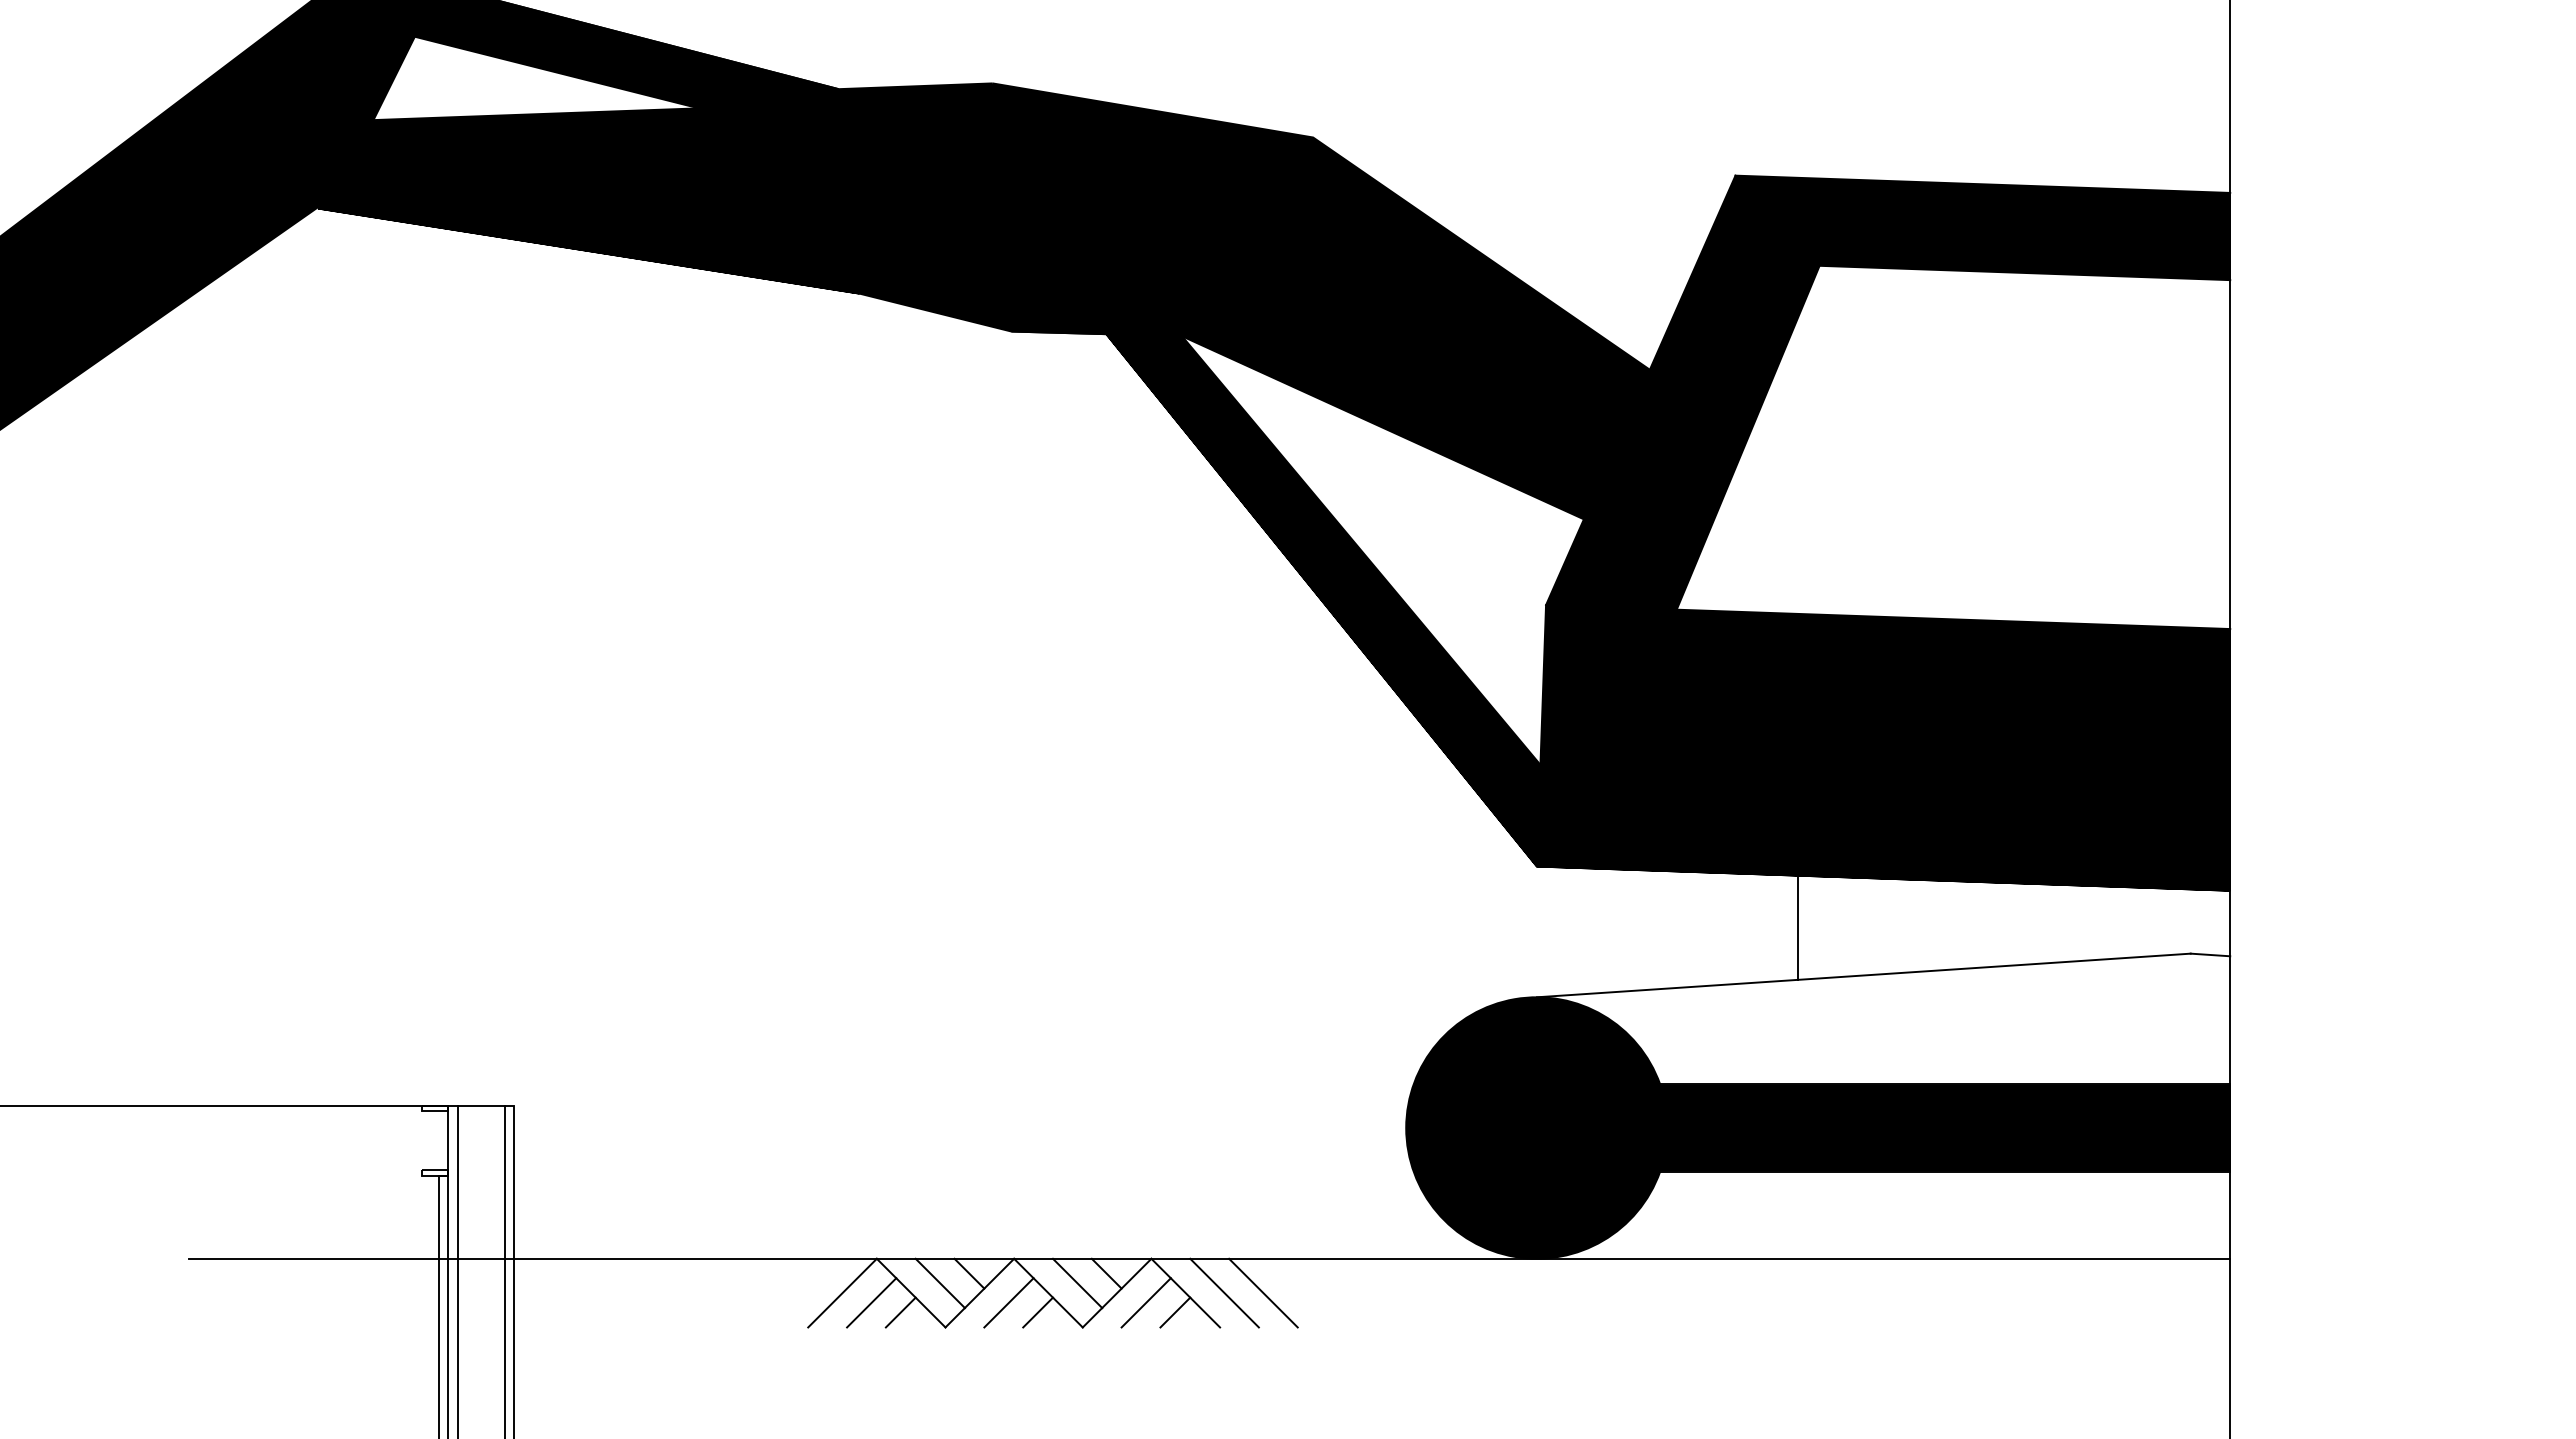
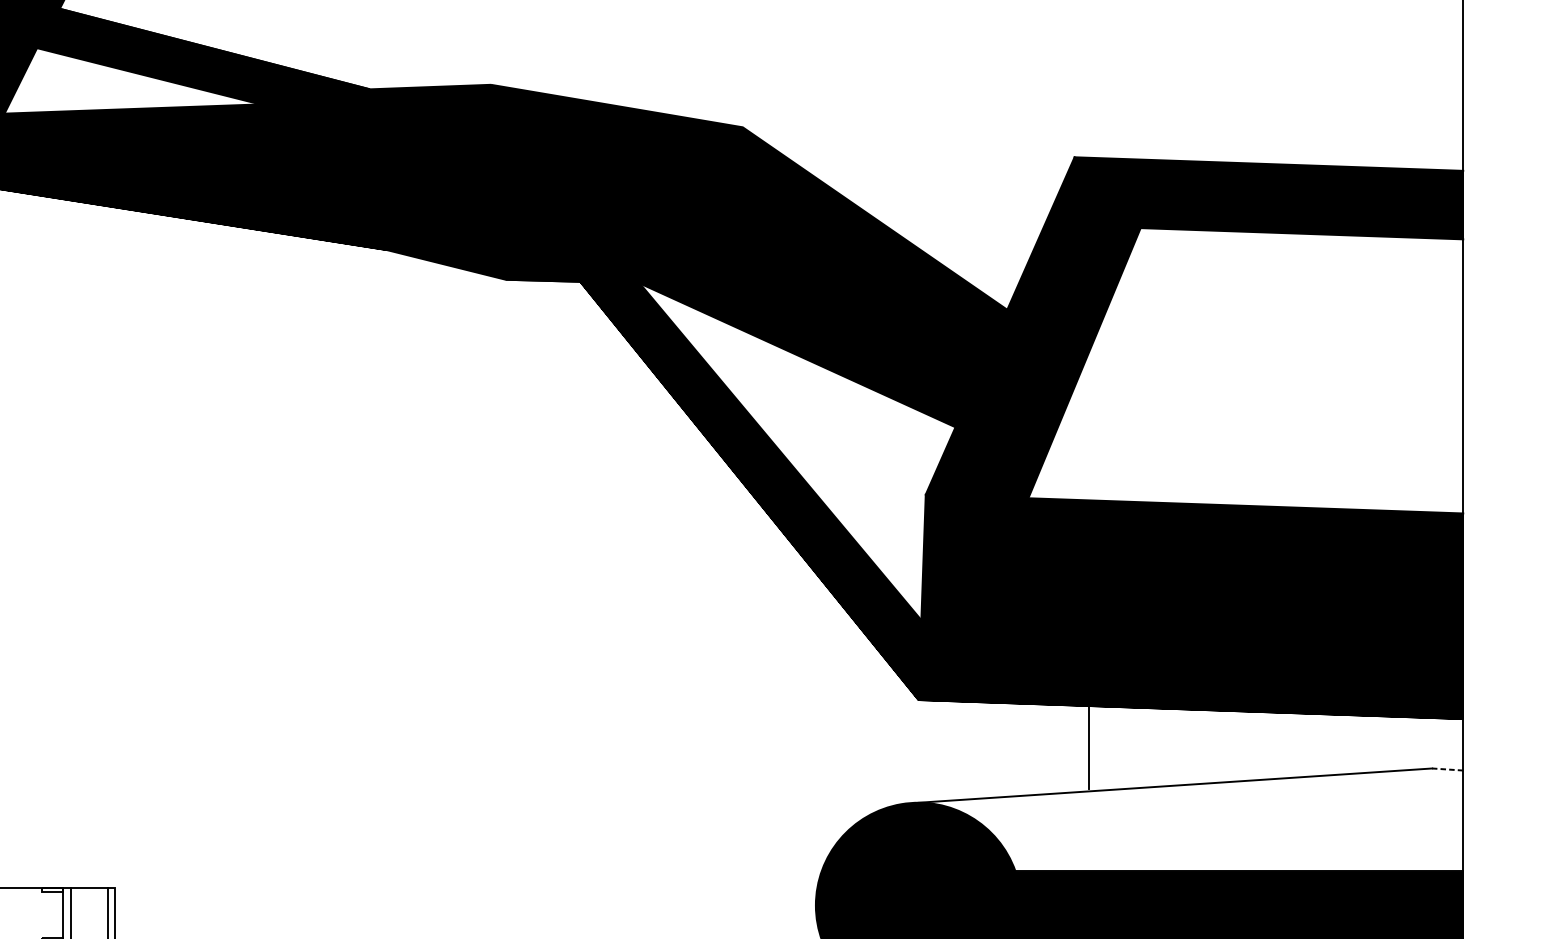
line: (1798, 927) -> (1089, 747), moved
line: (2210, 954) -> (1447, 769), solid -> dashed

